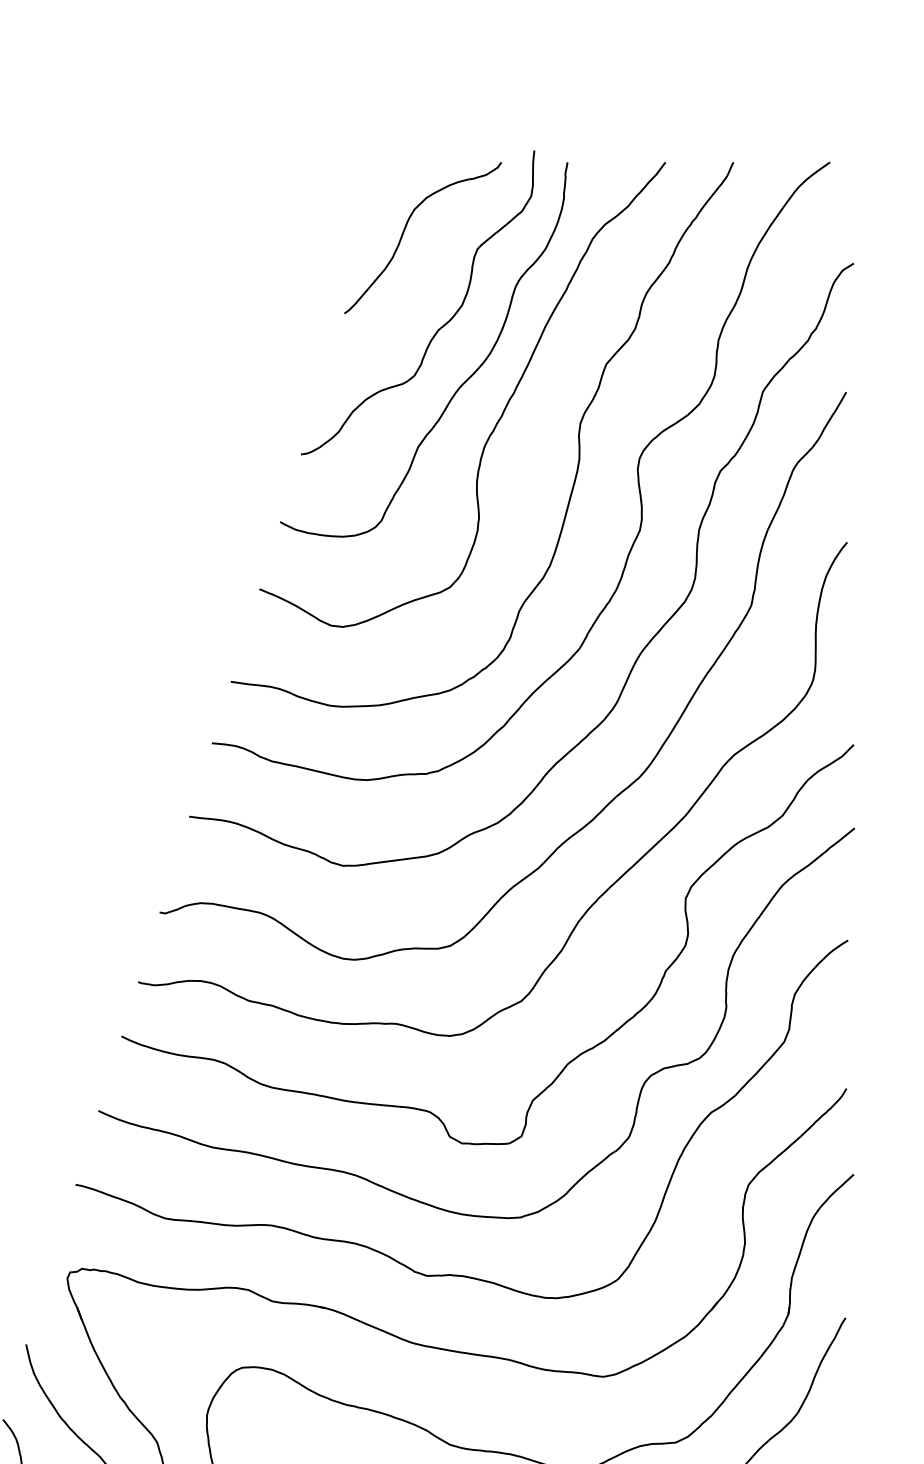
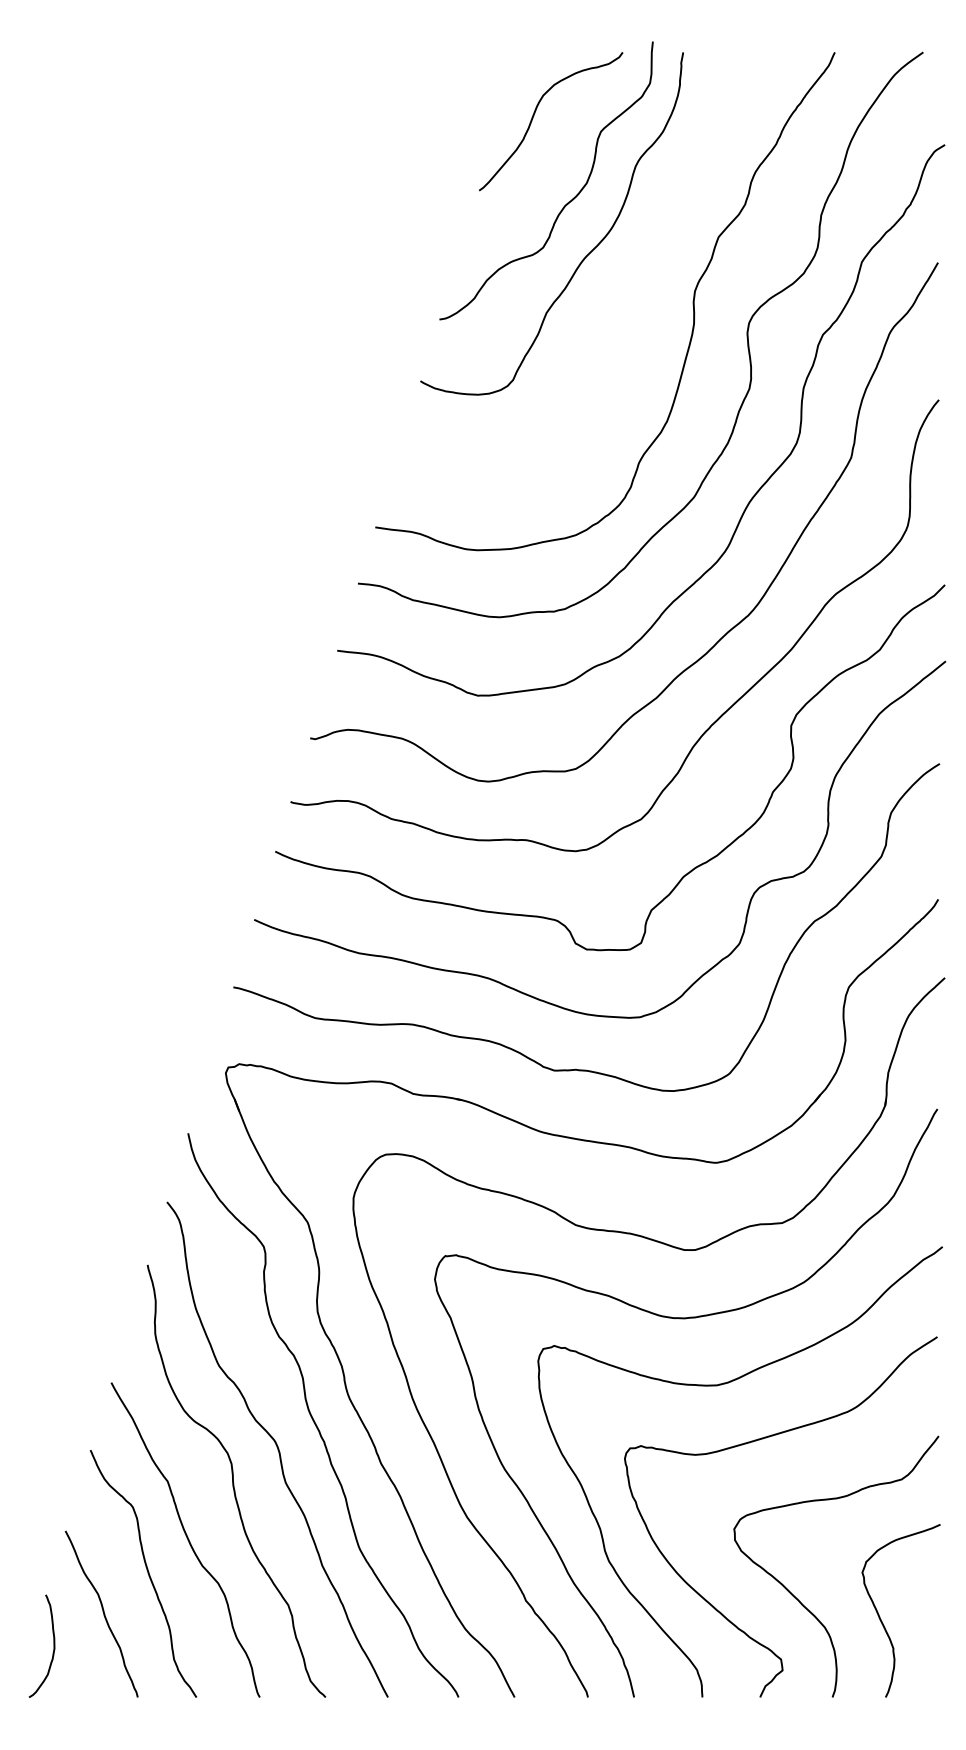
curve: (502, 411) -> (623, 280), removed

